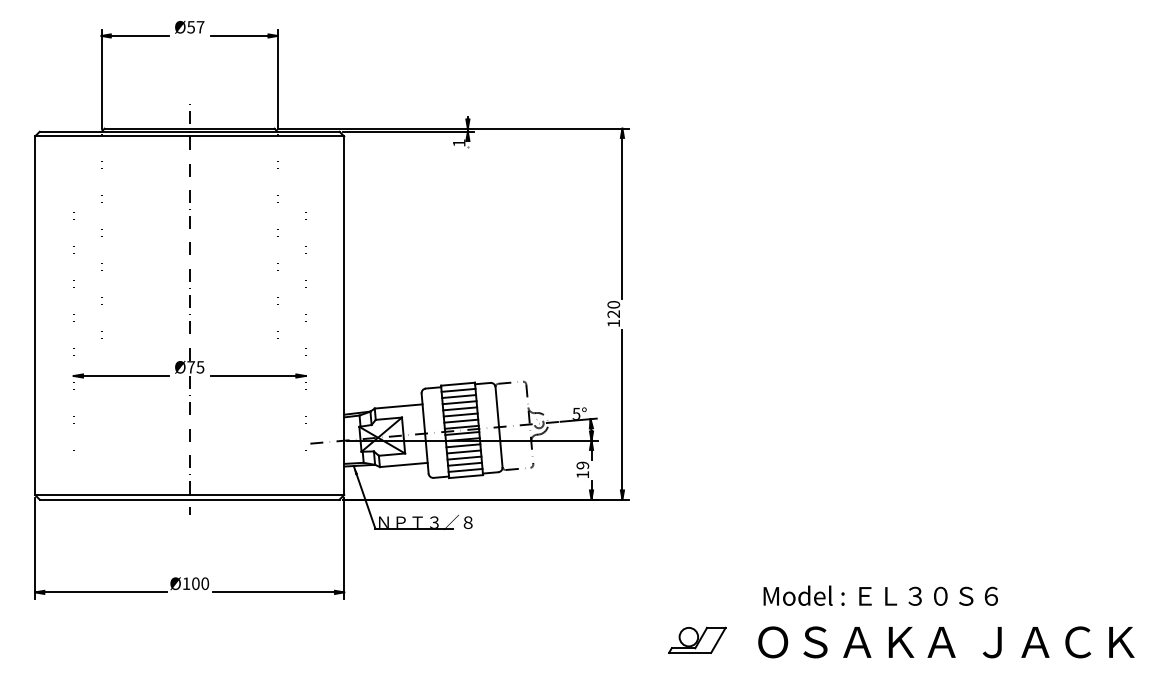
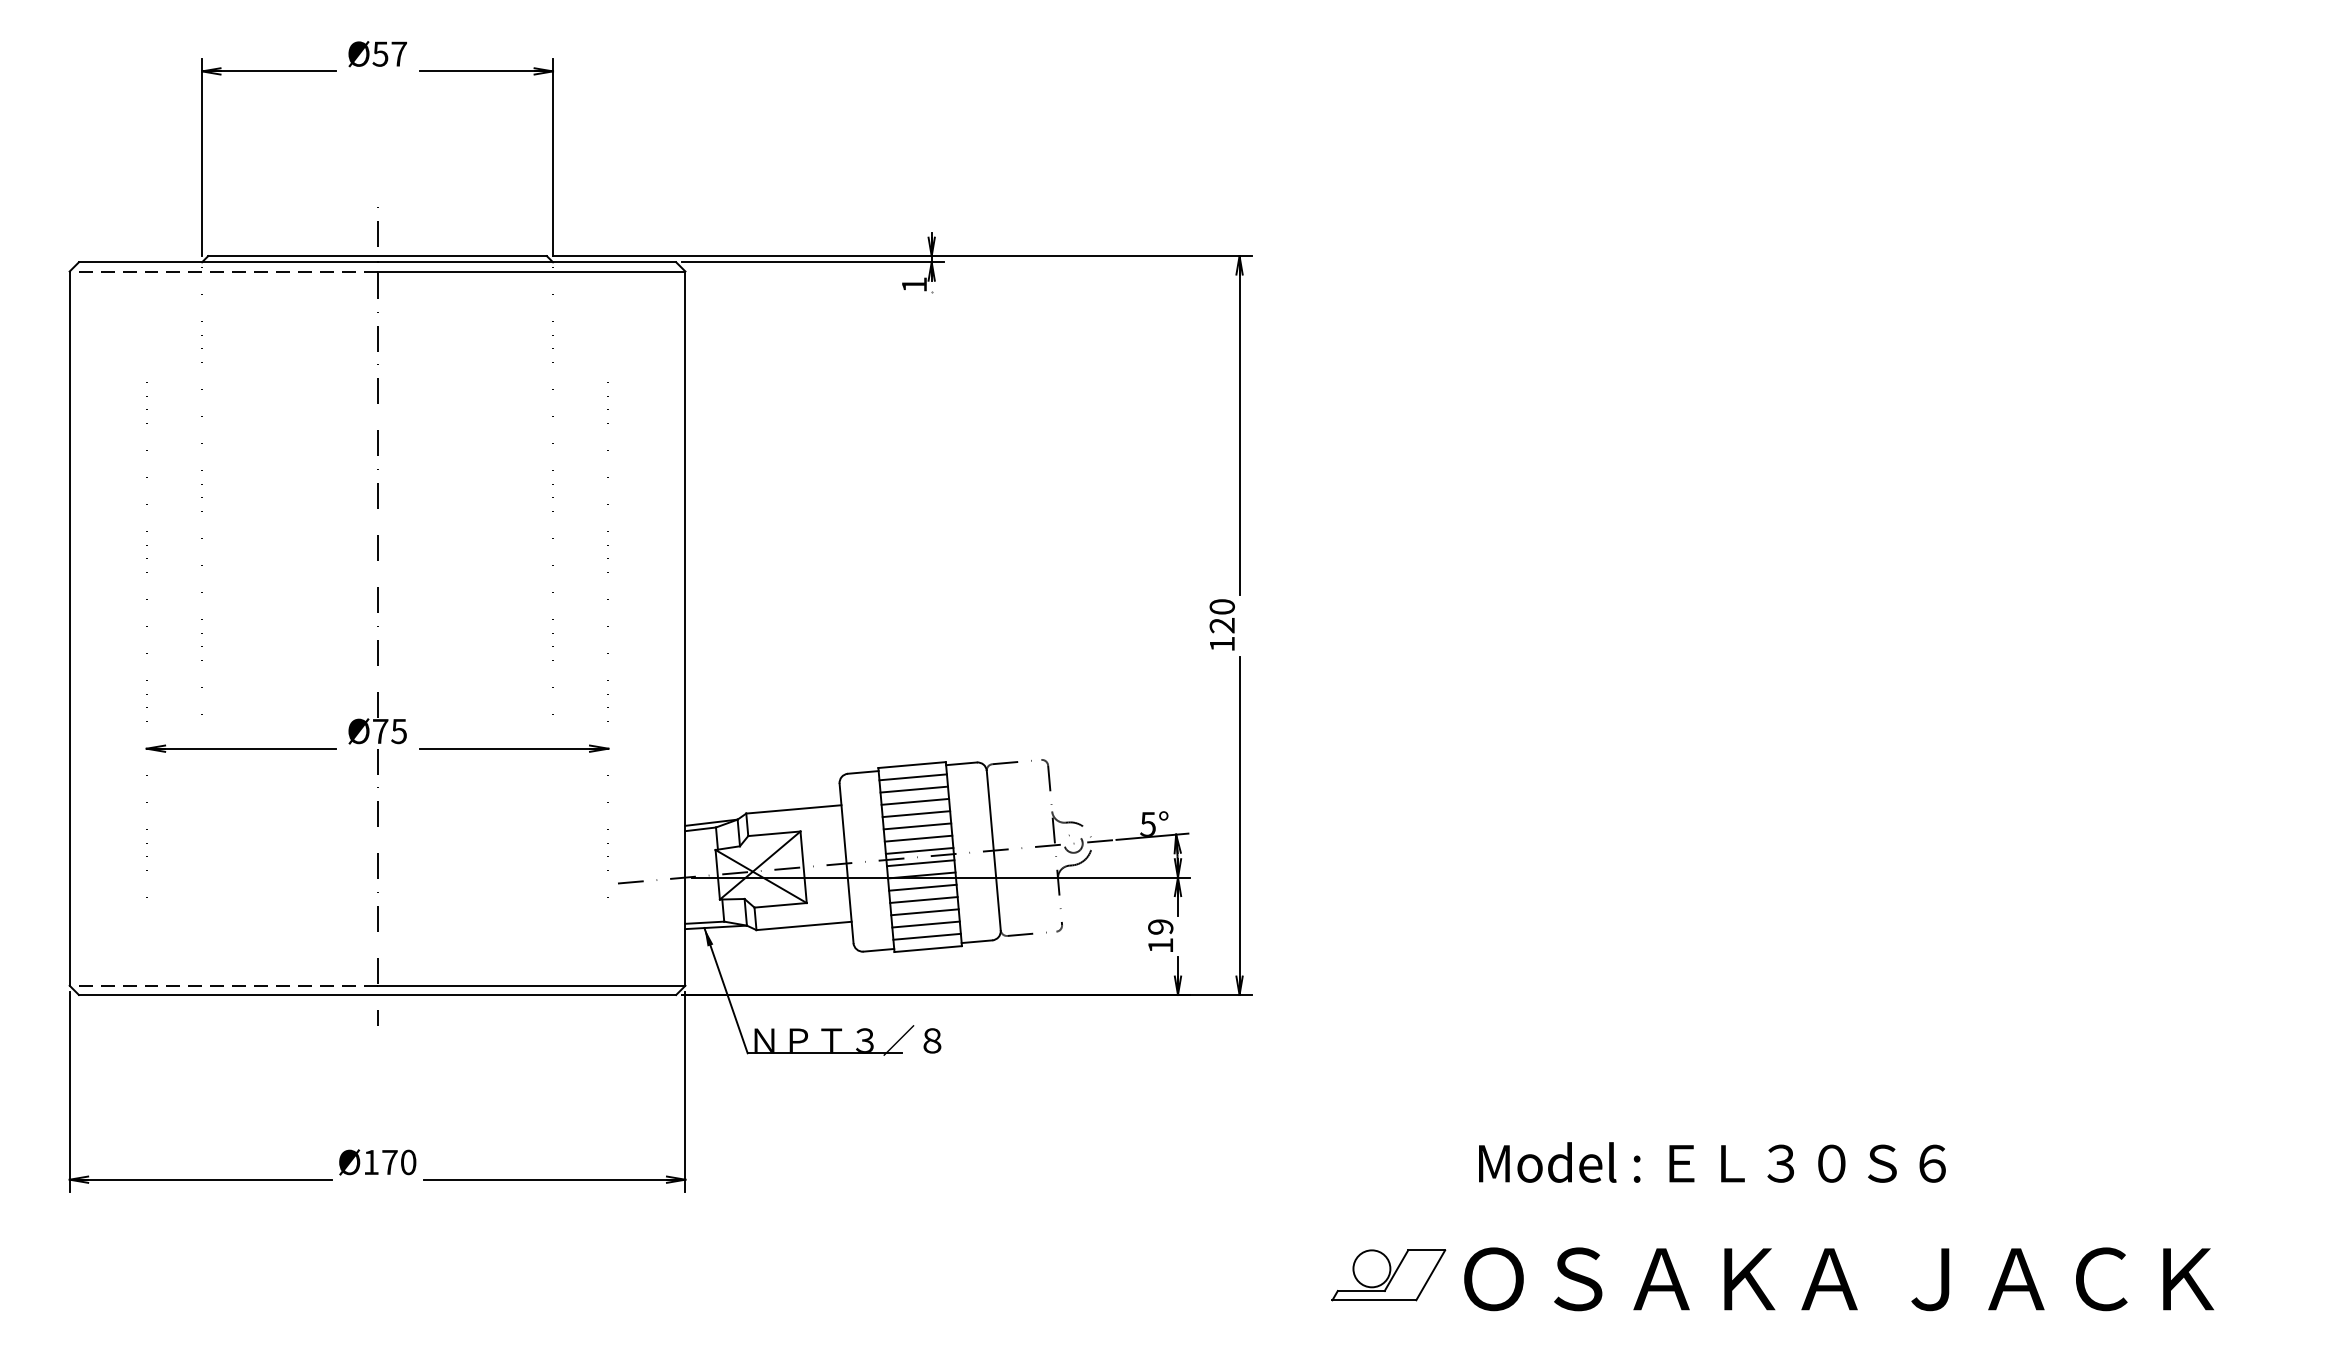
line: (111, 136) -> (221, 271), solid -> dashed
line: (111, 495) -> (221, 986), solid -> dashed
text: (195, 583) -> (389, 1161), Ø100 -> Ø170
text: (880, 595) -> (1711, 1161), moved
text: (946, 642) -> (1839, 1279), moved

